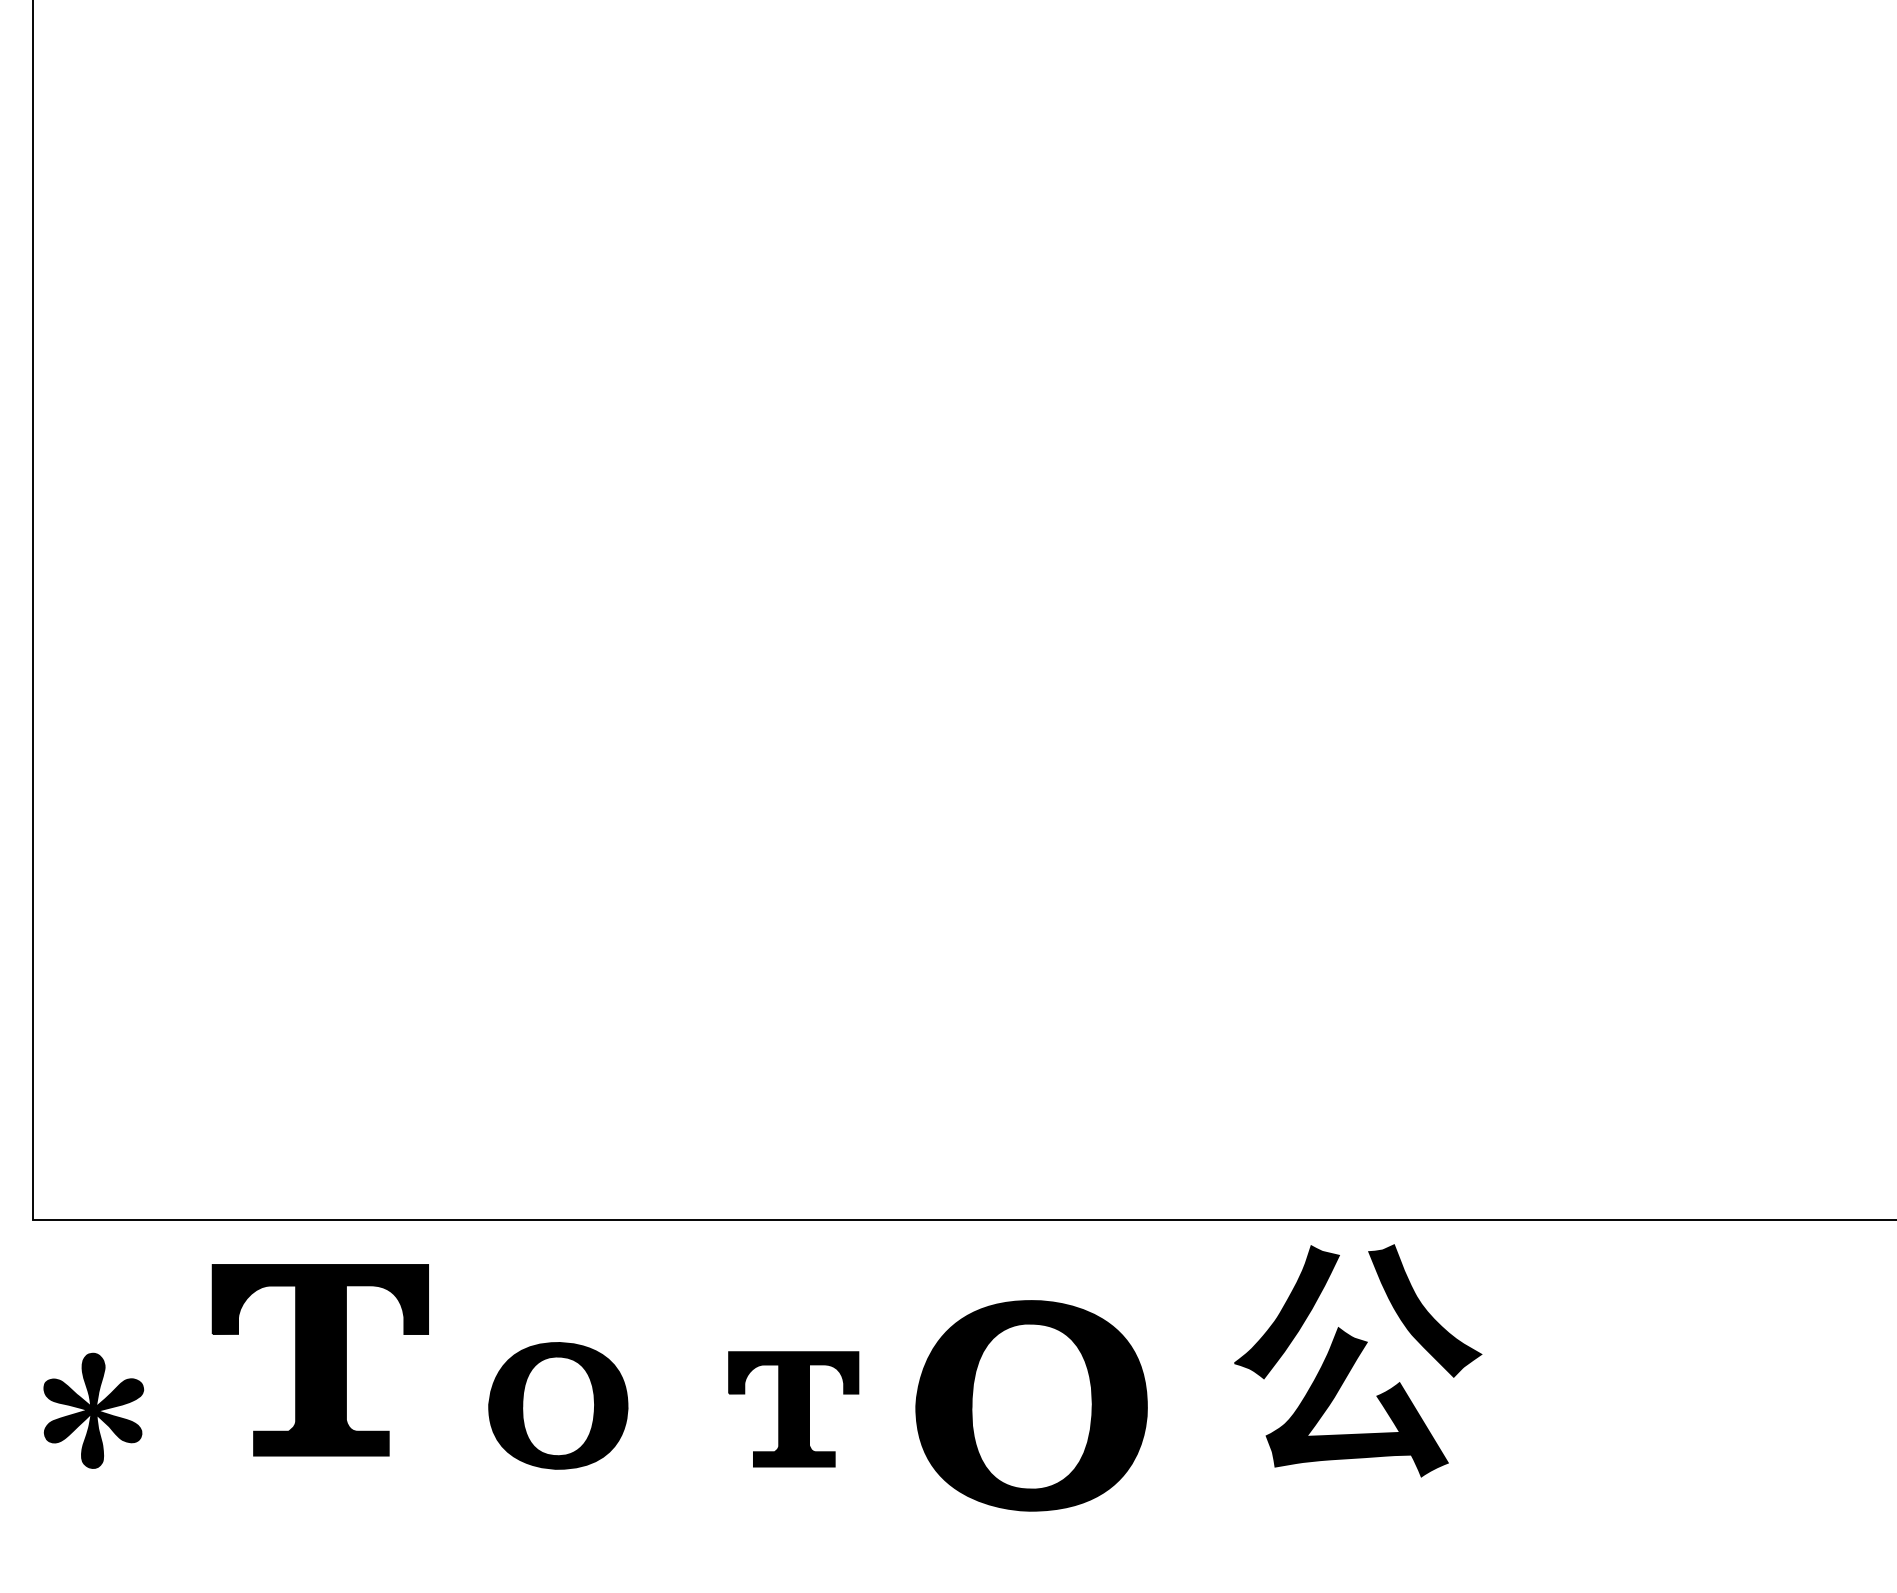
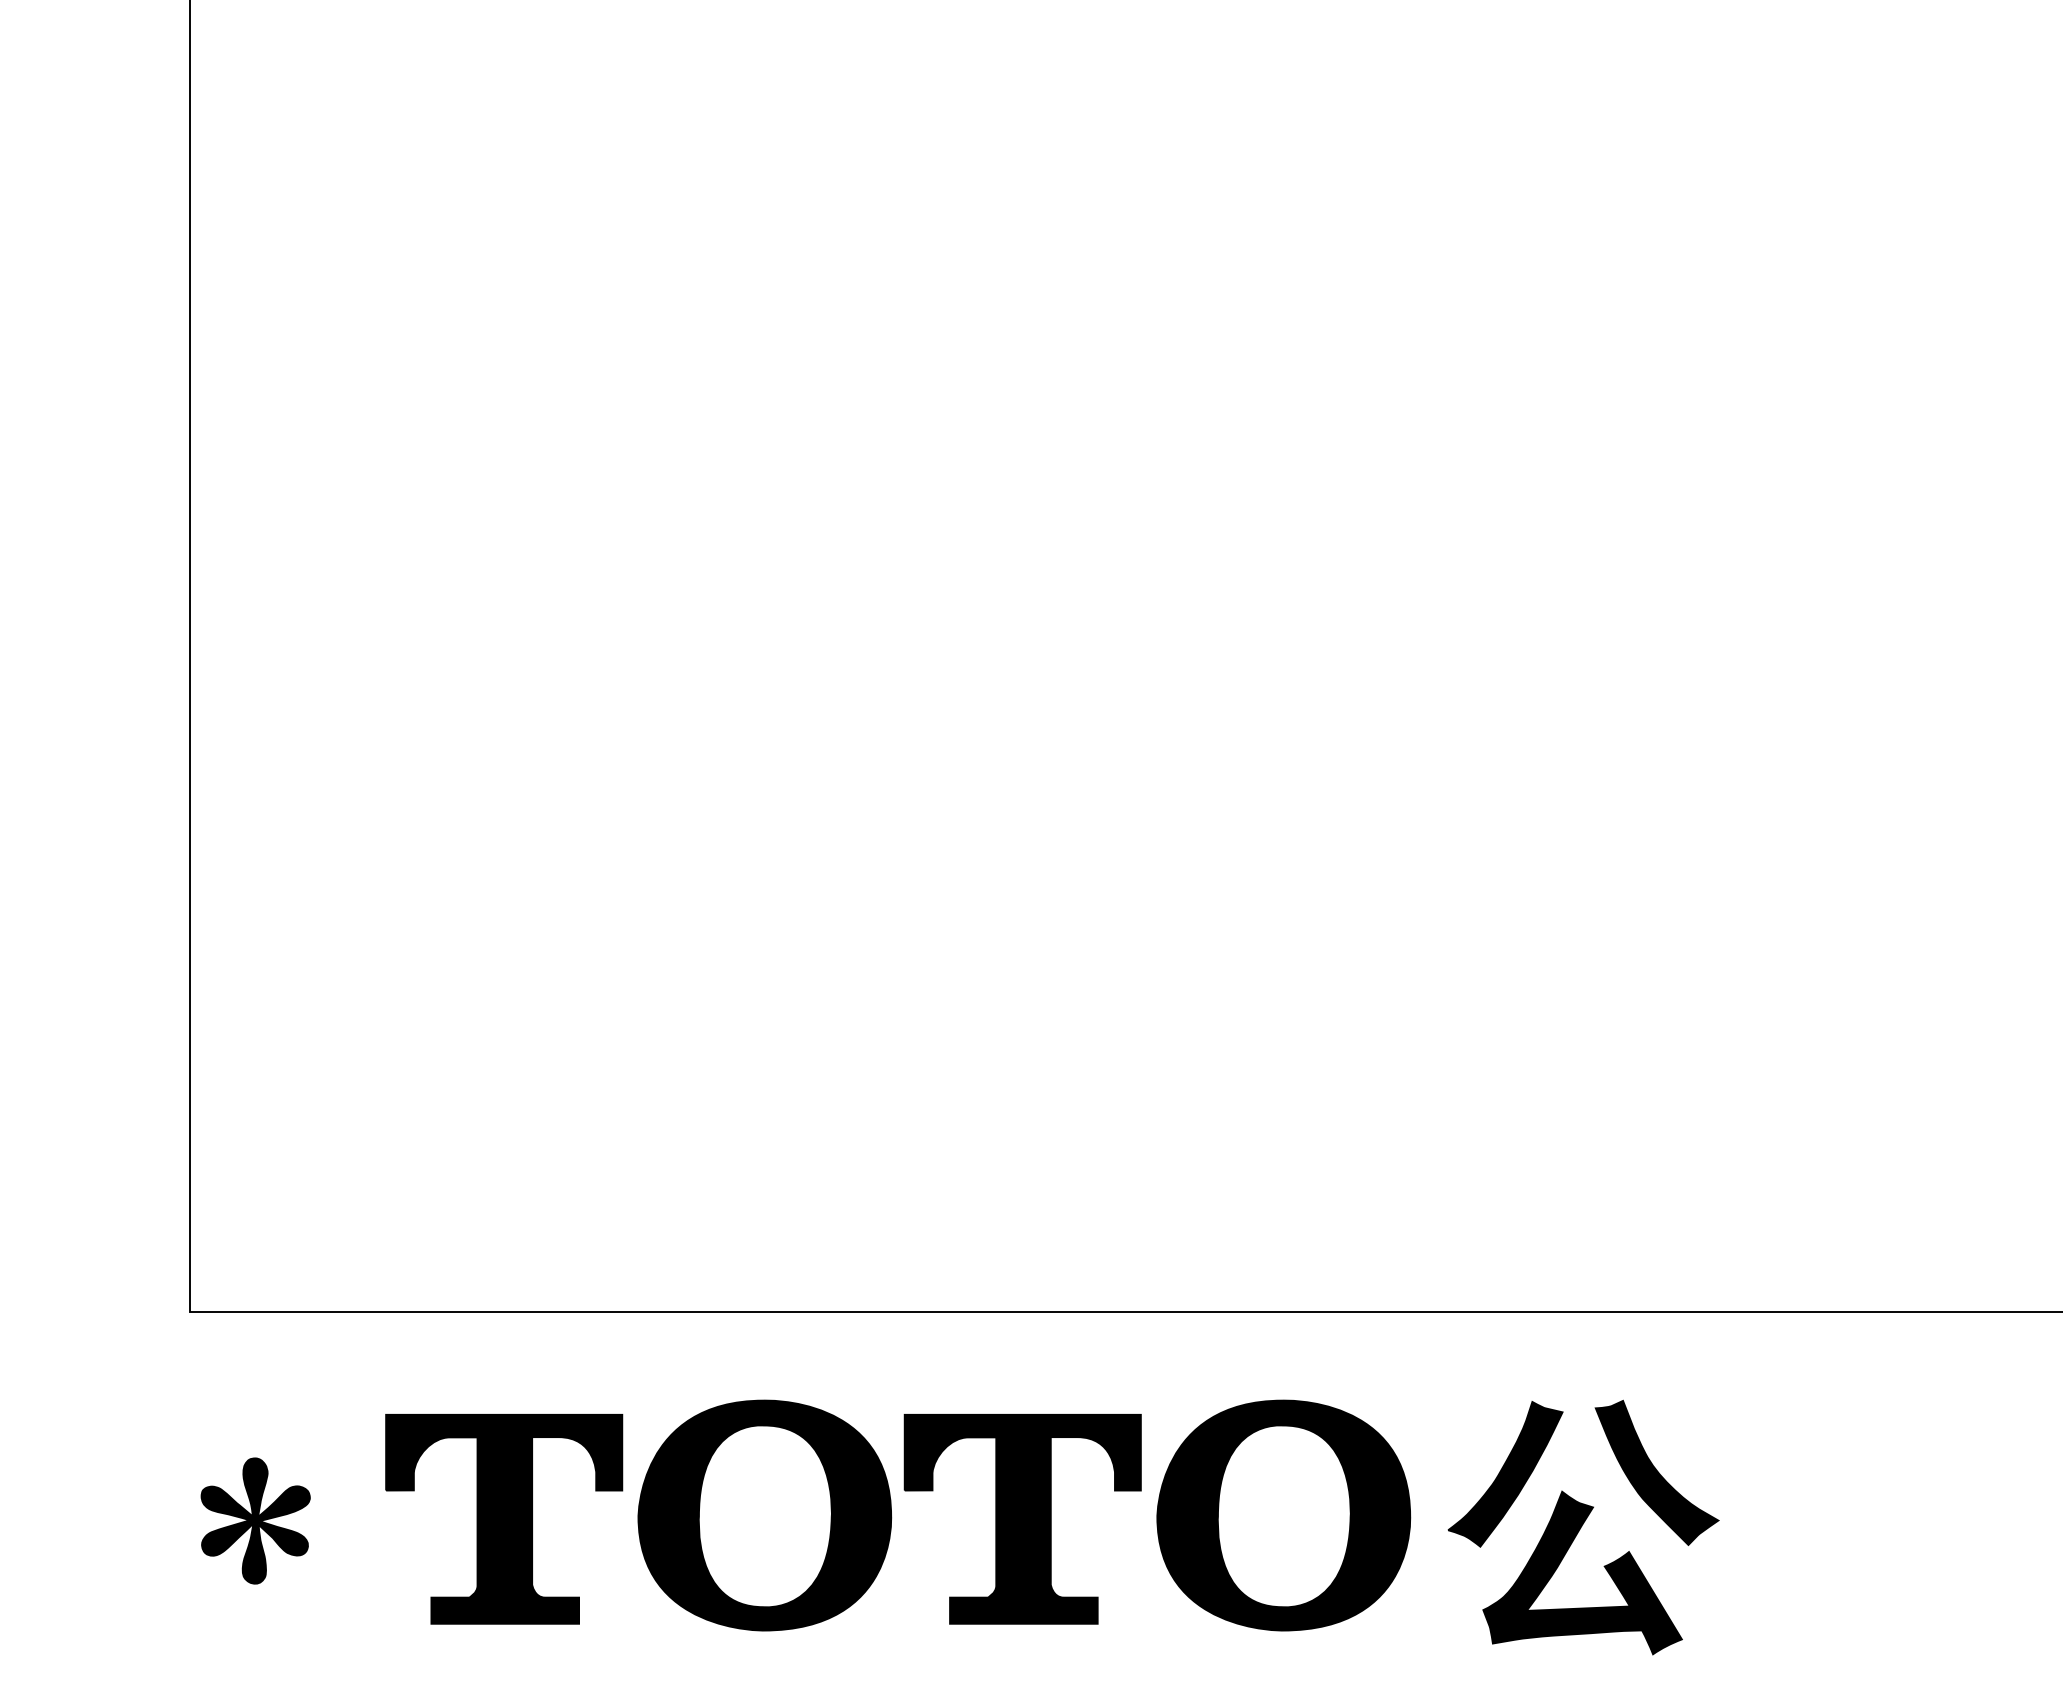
part: (319, 1360) -> (503, 1519), moved
part: (1358, 1360) -> (1584, 1527), moved
part: (558, 1405) -> (765, 1515), size x1.67
part: (793, 1409) -> (1022, 1519), size x1.67

